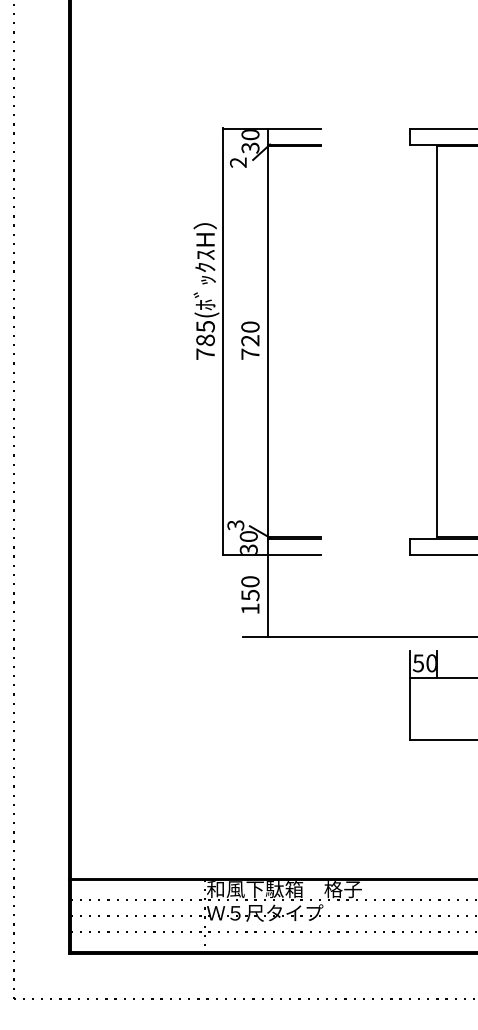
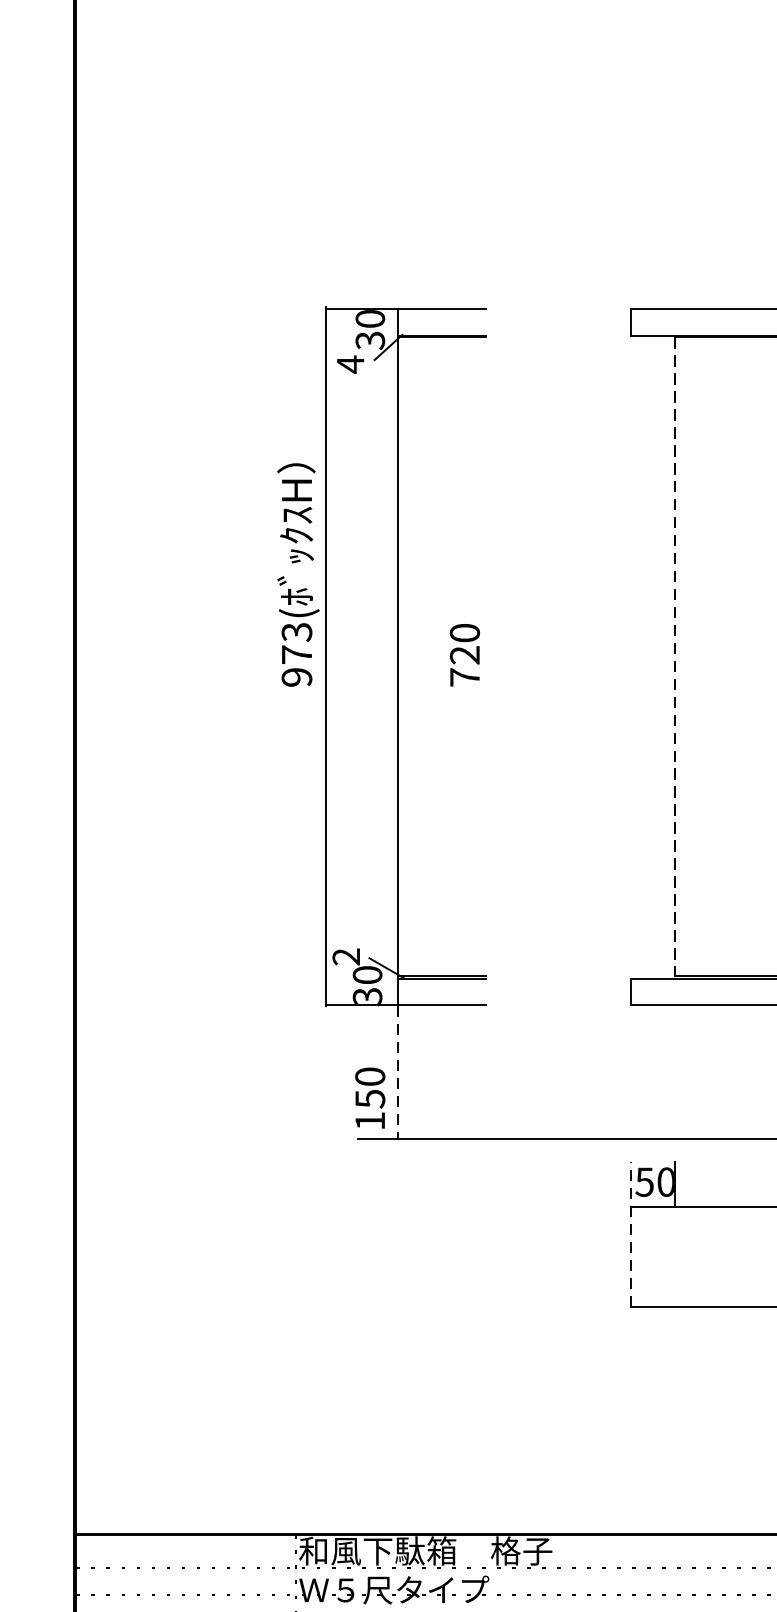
text: (238, 162) -> (350, 364), 2 -> 4
text: (205, 340) -> (296, 654), 785( -> 973(
text: (250, 340) -> (465, 654), moved
line: (437, 342) -> (675, 658), solid -> dashed
text: (235, 525) -> (345, 957), 3 -> 2
text: (250, 594) -> (370, 1097), moved
line: (267, 596) -> (398, 1073), solid -> dashed
line: (409, 695) -> (630, 1234), solid -> dashed

